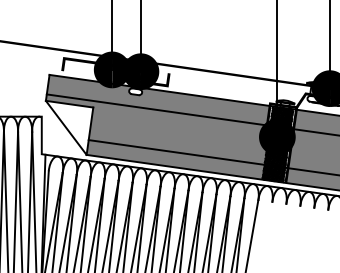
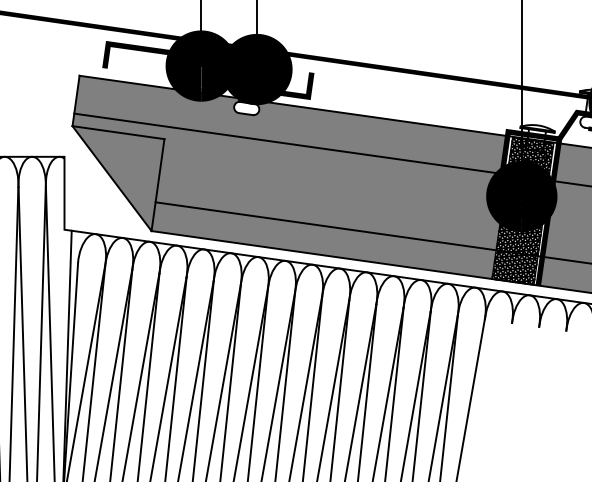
fill: (69, 127) -> (118, 177), added

